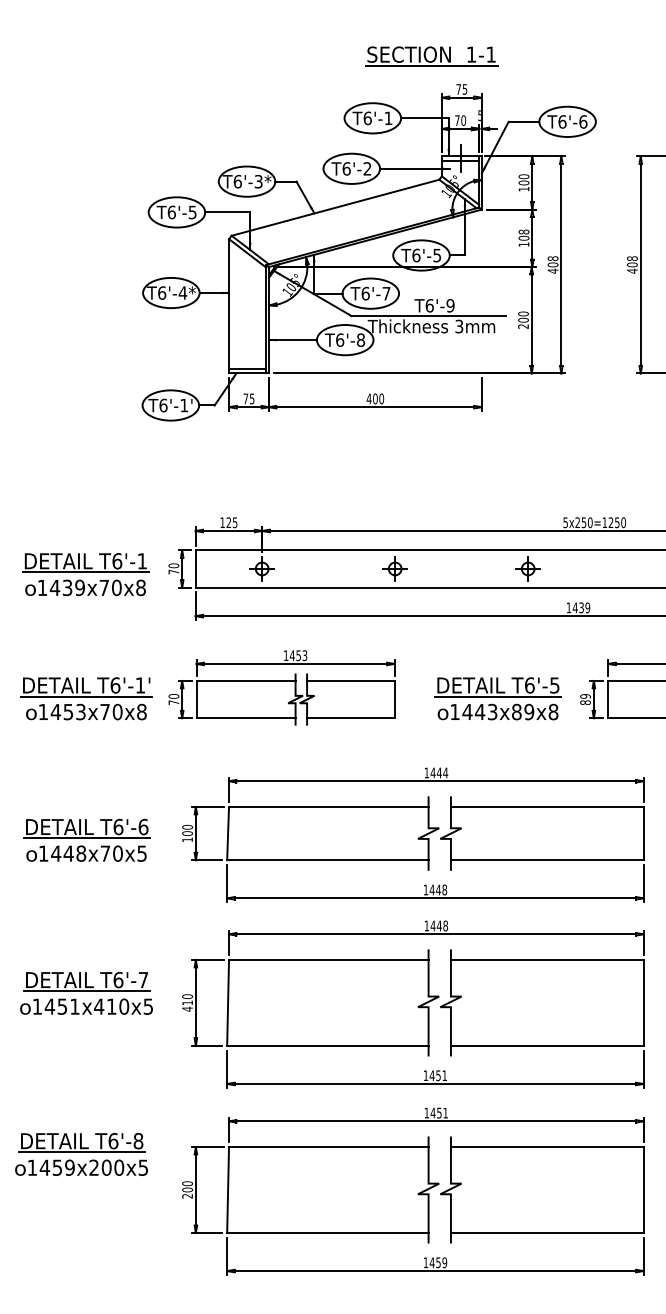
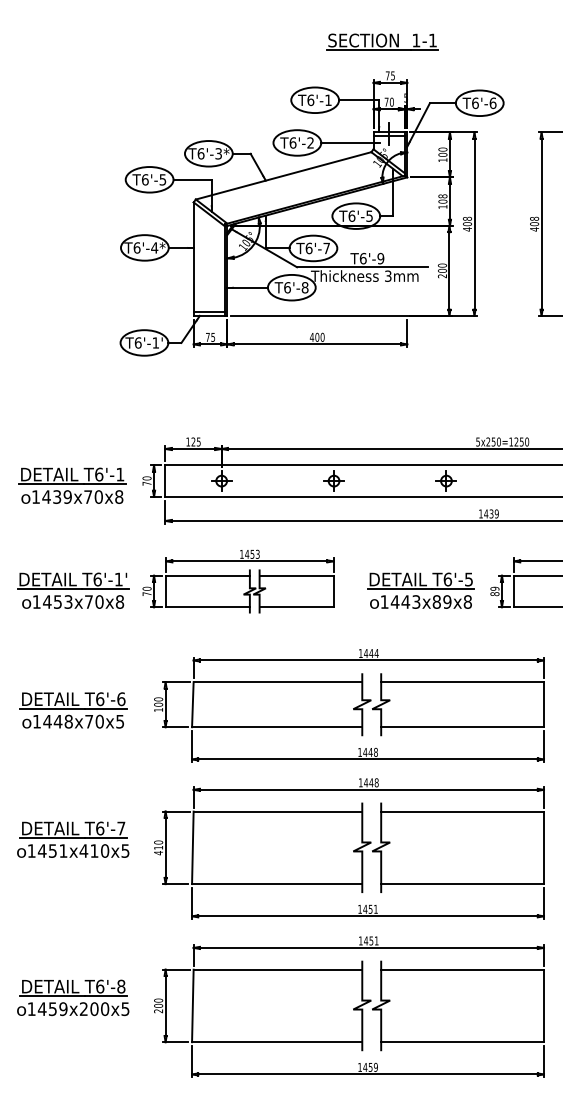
part: (431, 56) -> (382, 42), moved
part: (81, 1154) -> (73, 997), moved

